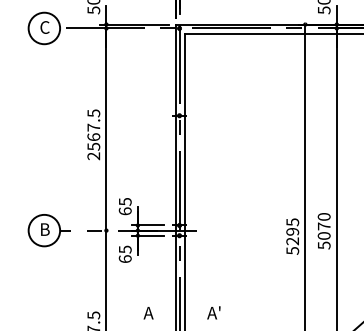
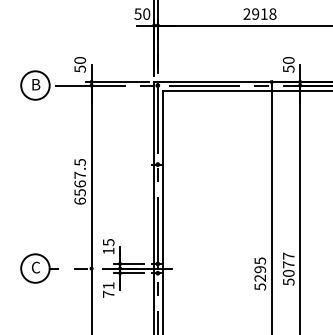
text: (45, 27) -> (36, 84), C -> B
text: (93, 155) -> (79, 200), 2567.5 -> 6567.5
text: (125, 210) -> (108, 250), 65 -> 15
text: (323, 216) -> (288, 255), 5070 -> 5077
text: (45, 229) -> (36, 267), B -> C
text: (125, 253) -> (108, 289), 65 -> 71

